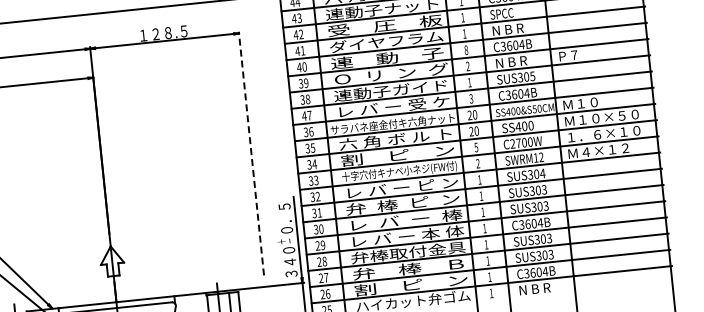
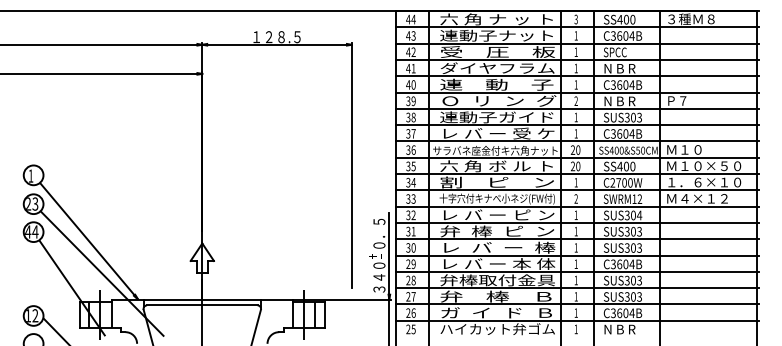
text: (465, 49) -> (575, 84), 8 -> 1
text: (532, 75) -> (639, 116), SUS305 -> SUS303
text: (470, 98) -> (575, 133), 3 -> 1
text: (304, 115) -> (408, 133), 47 -> 37
text: (475, 147) -> (575, 182), 5 -> 1
line: (251, 153) -> (351, 165), dashed -> solid
text: (410, 284) -> (496, 312), 割    ピ    ン -> ガ  イ  ド  Ｂ

